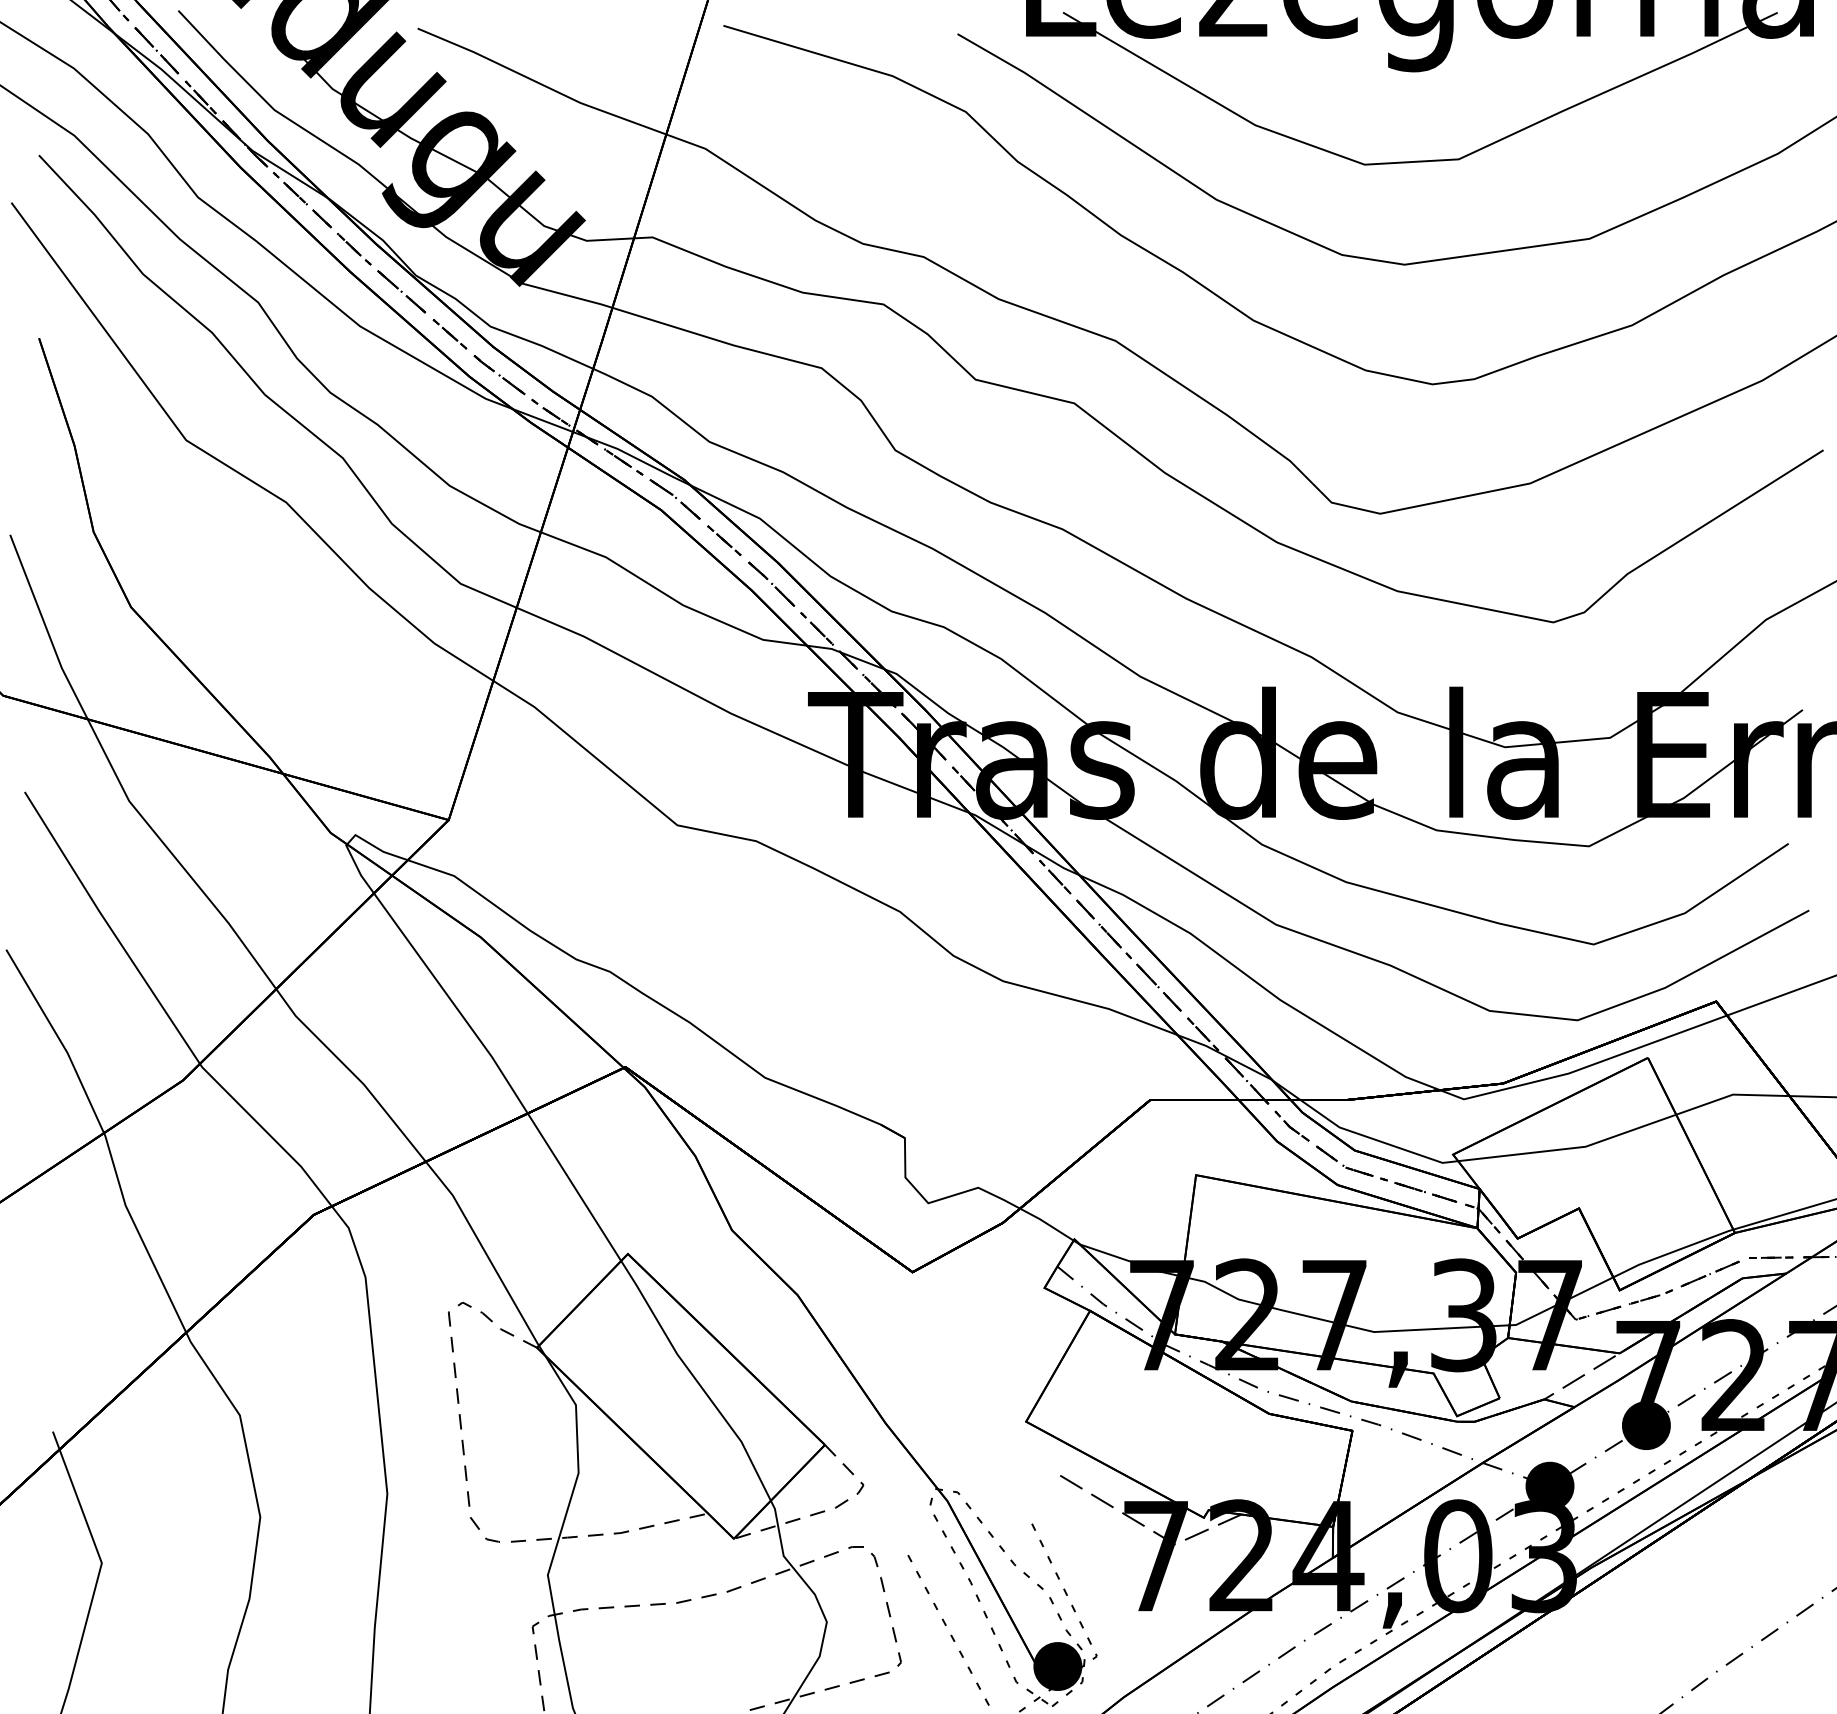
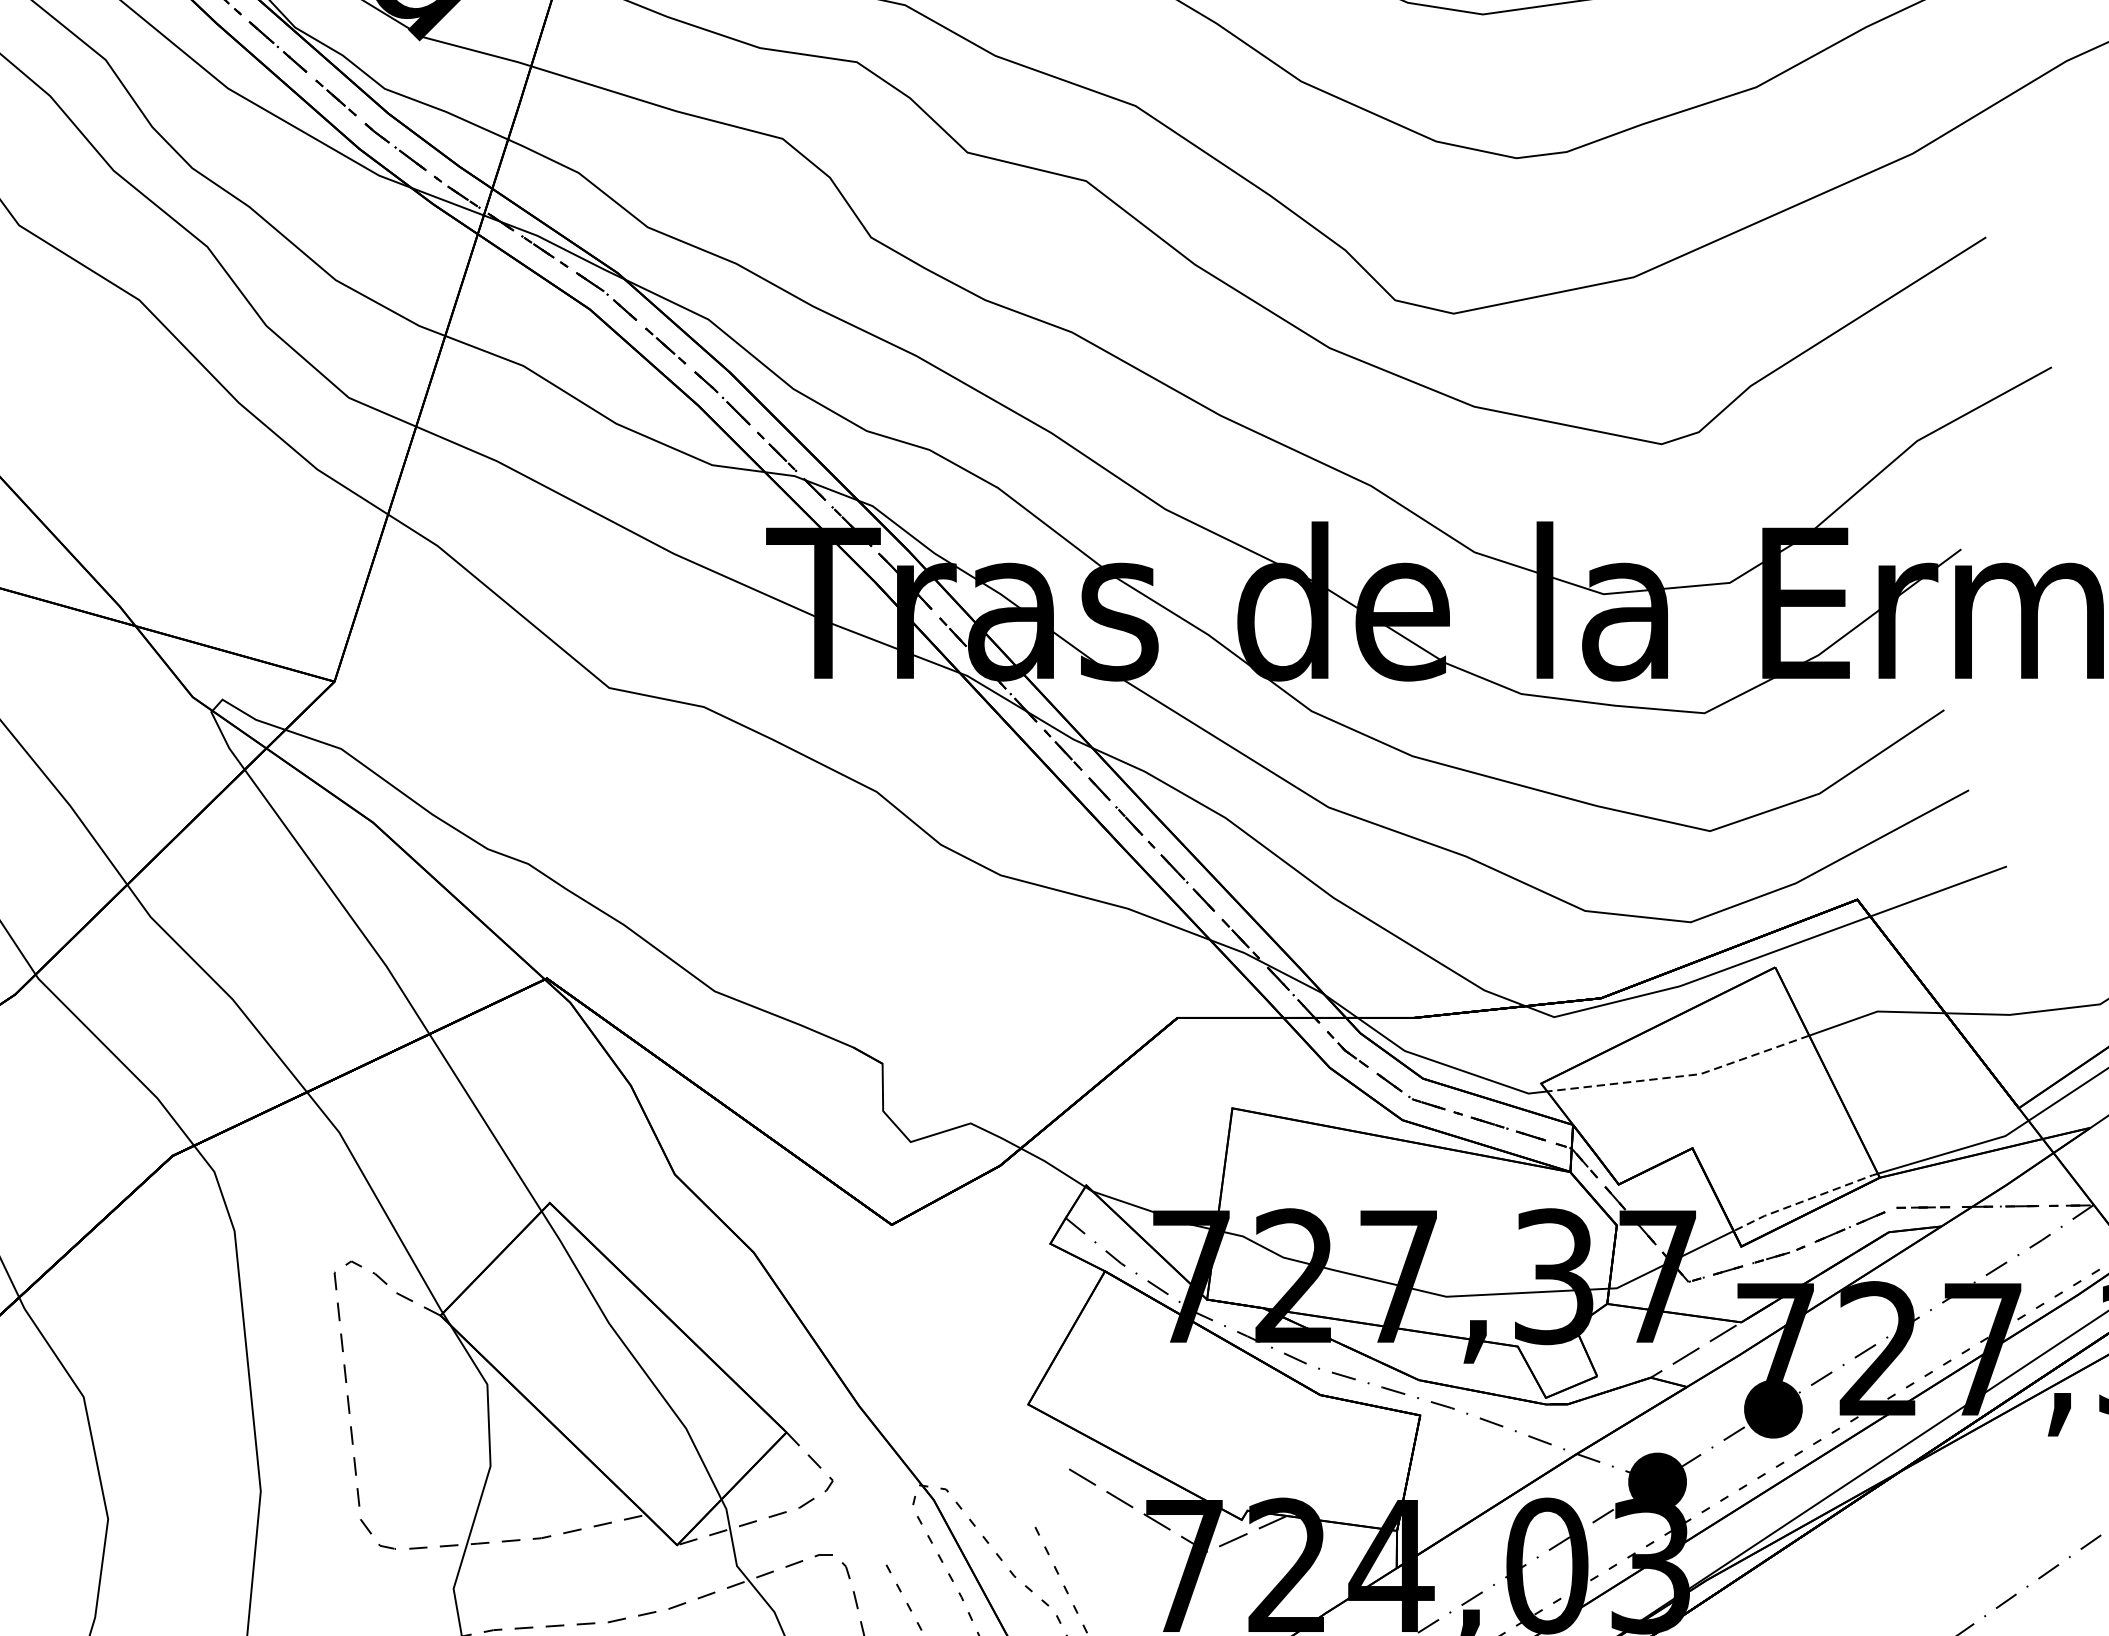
line: (1569, 1148) -> (1681, 1076), solid -> dashed
line: (1672, 1252) -> (1804, 1201), solid -> dashed

